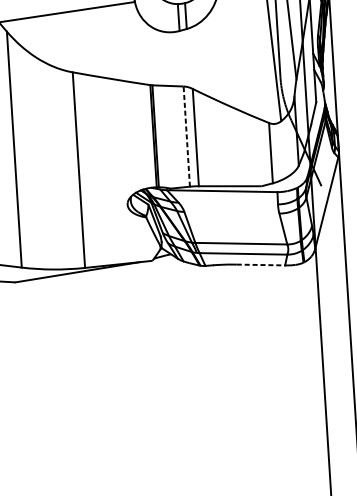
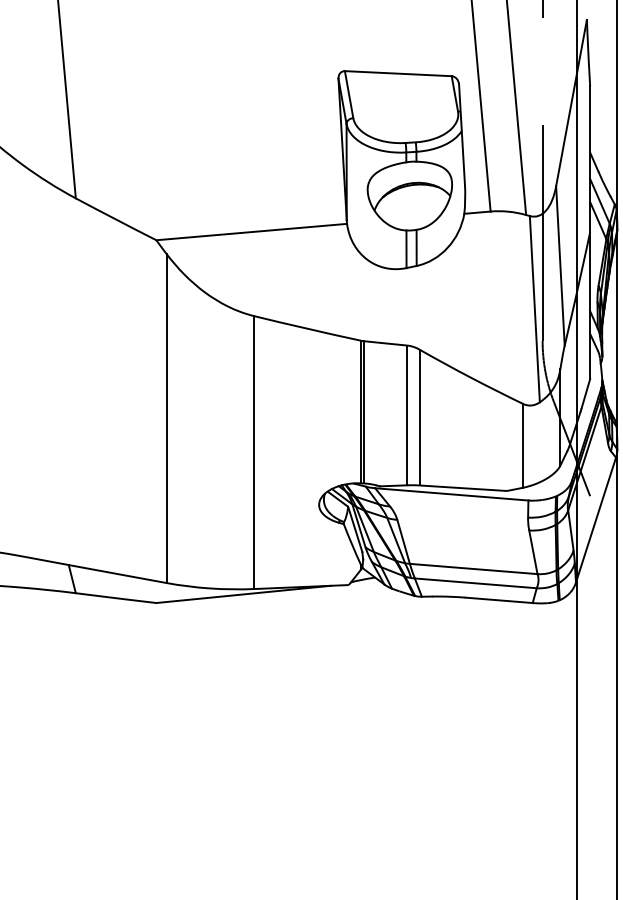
line: (186, 136) -> (407, 415), dashed -> solid
line: (261, 265) -> (499, 600), dashed -> solid

